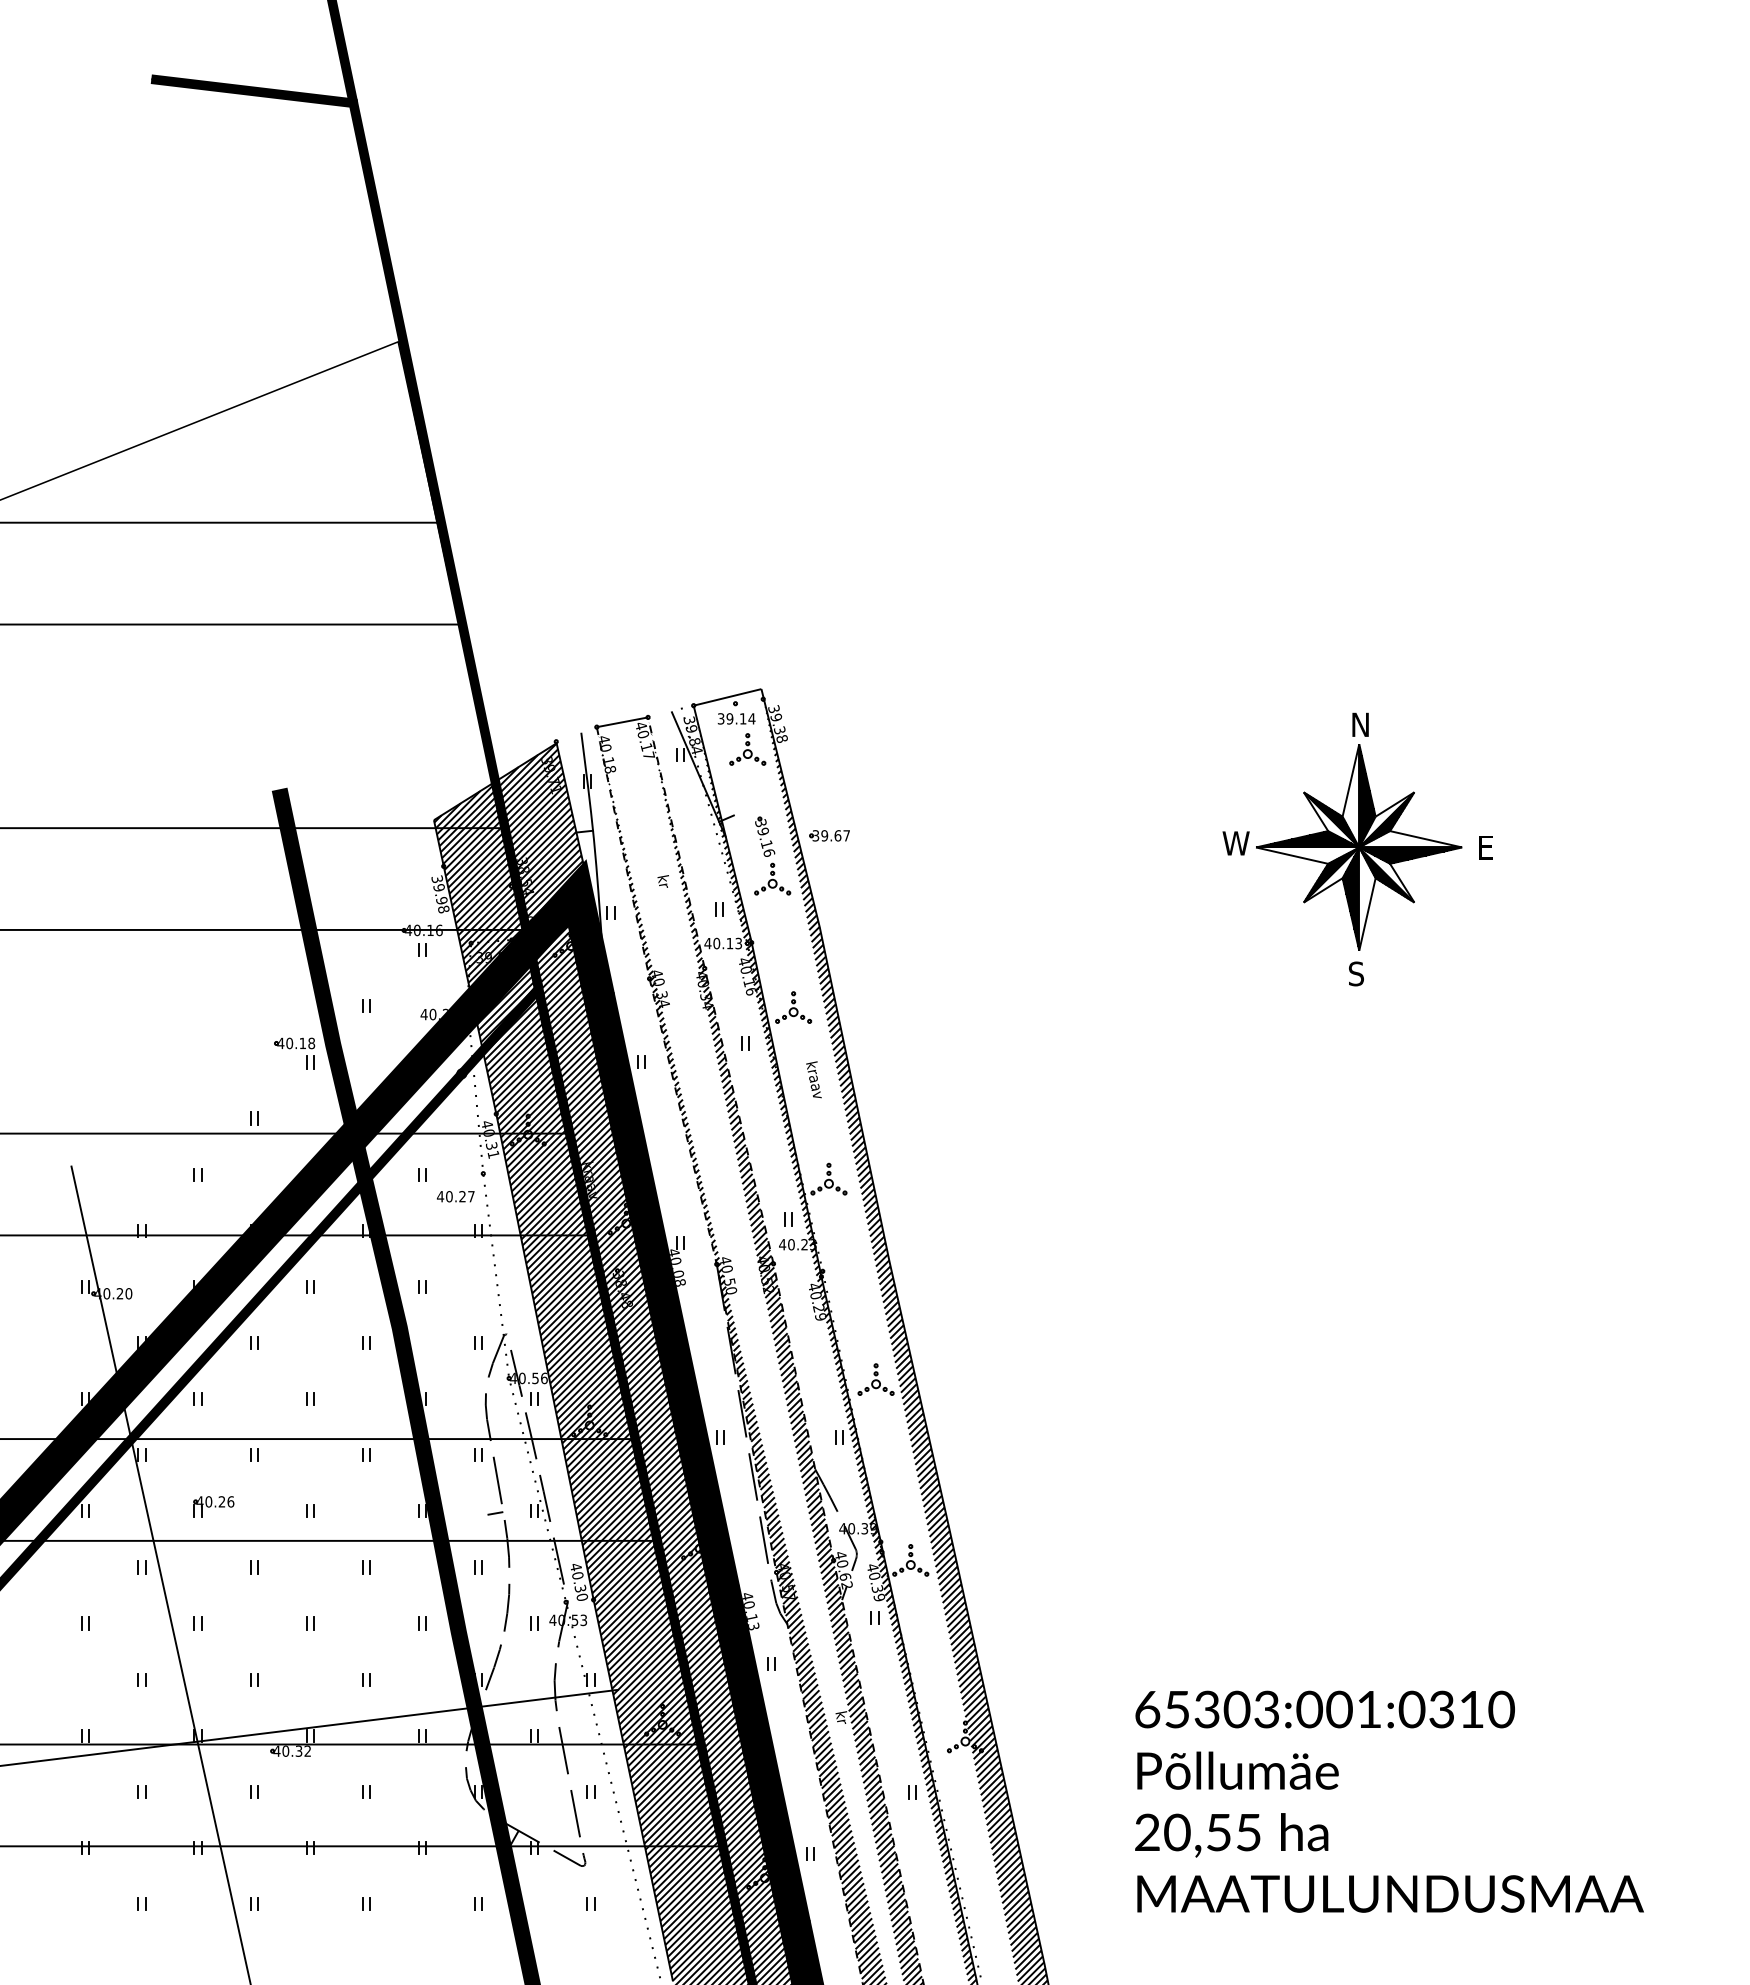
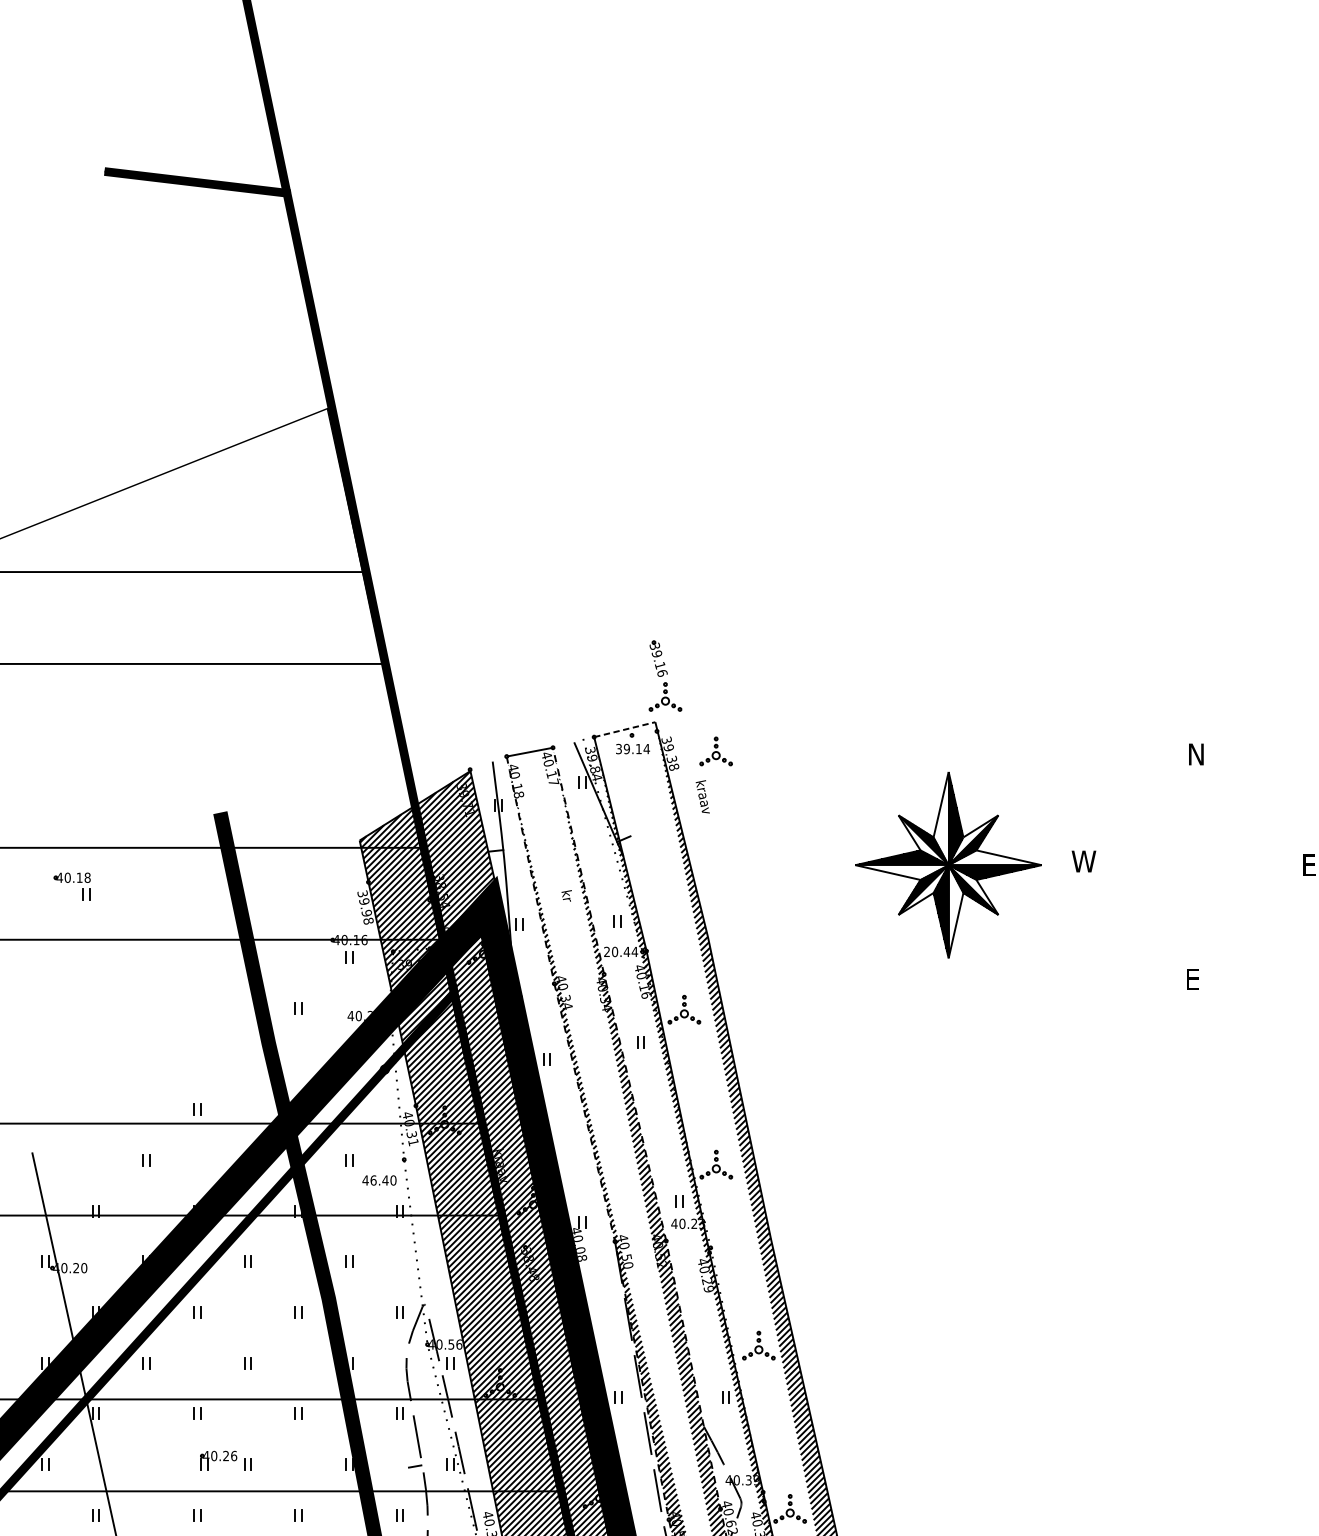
line: (727, 697) -> (624, 729), solid -> dashed
part: (747, 749) -> (715, 751), moved
part: (829, 835) -> (716, 854), removed
part: (1359, 847) -> (948, 865), moved
part: (772, 855) -> (665, 675), moved
text: (723, 943) -> (621, 951), 40.13 -> 20.44
text: (1355, 973) -> (1191, 978), S -> E
part: (294, 1053) -> (72, 886), moved
text: (813, 1079) -> (702, 796), moved
text: (460, 1196) -> (383, 1180), 40.27 -> 46.40
part: (213, 1506) -> (218, 1460), moved

